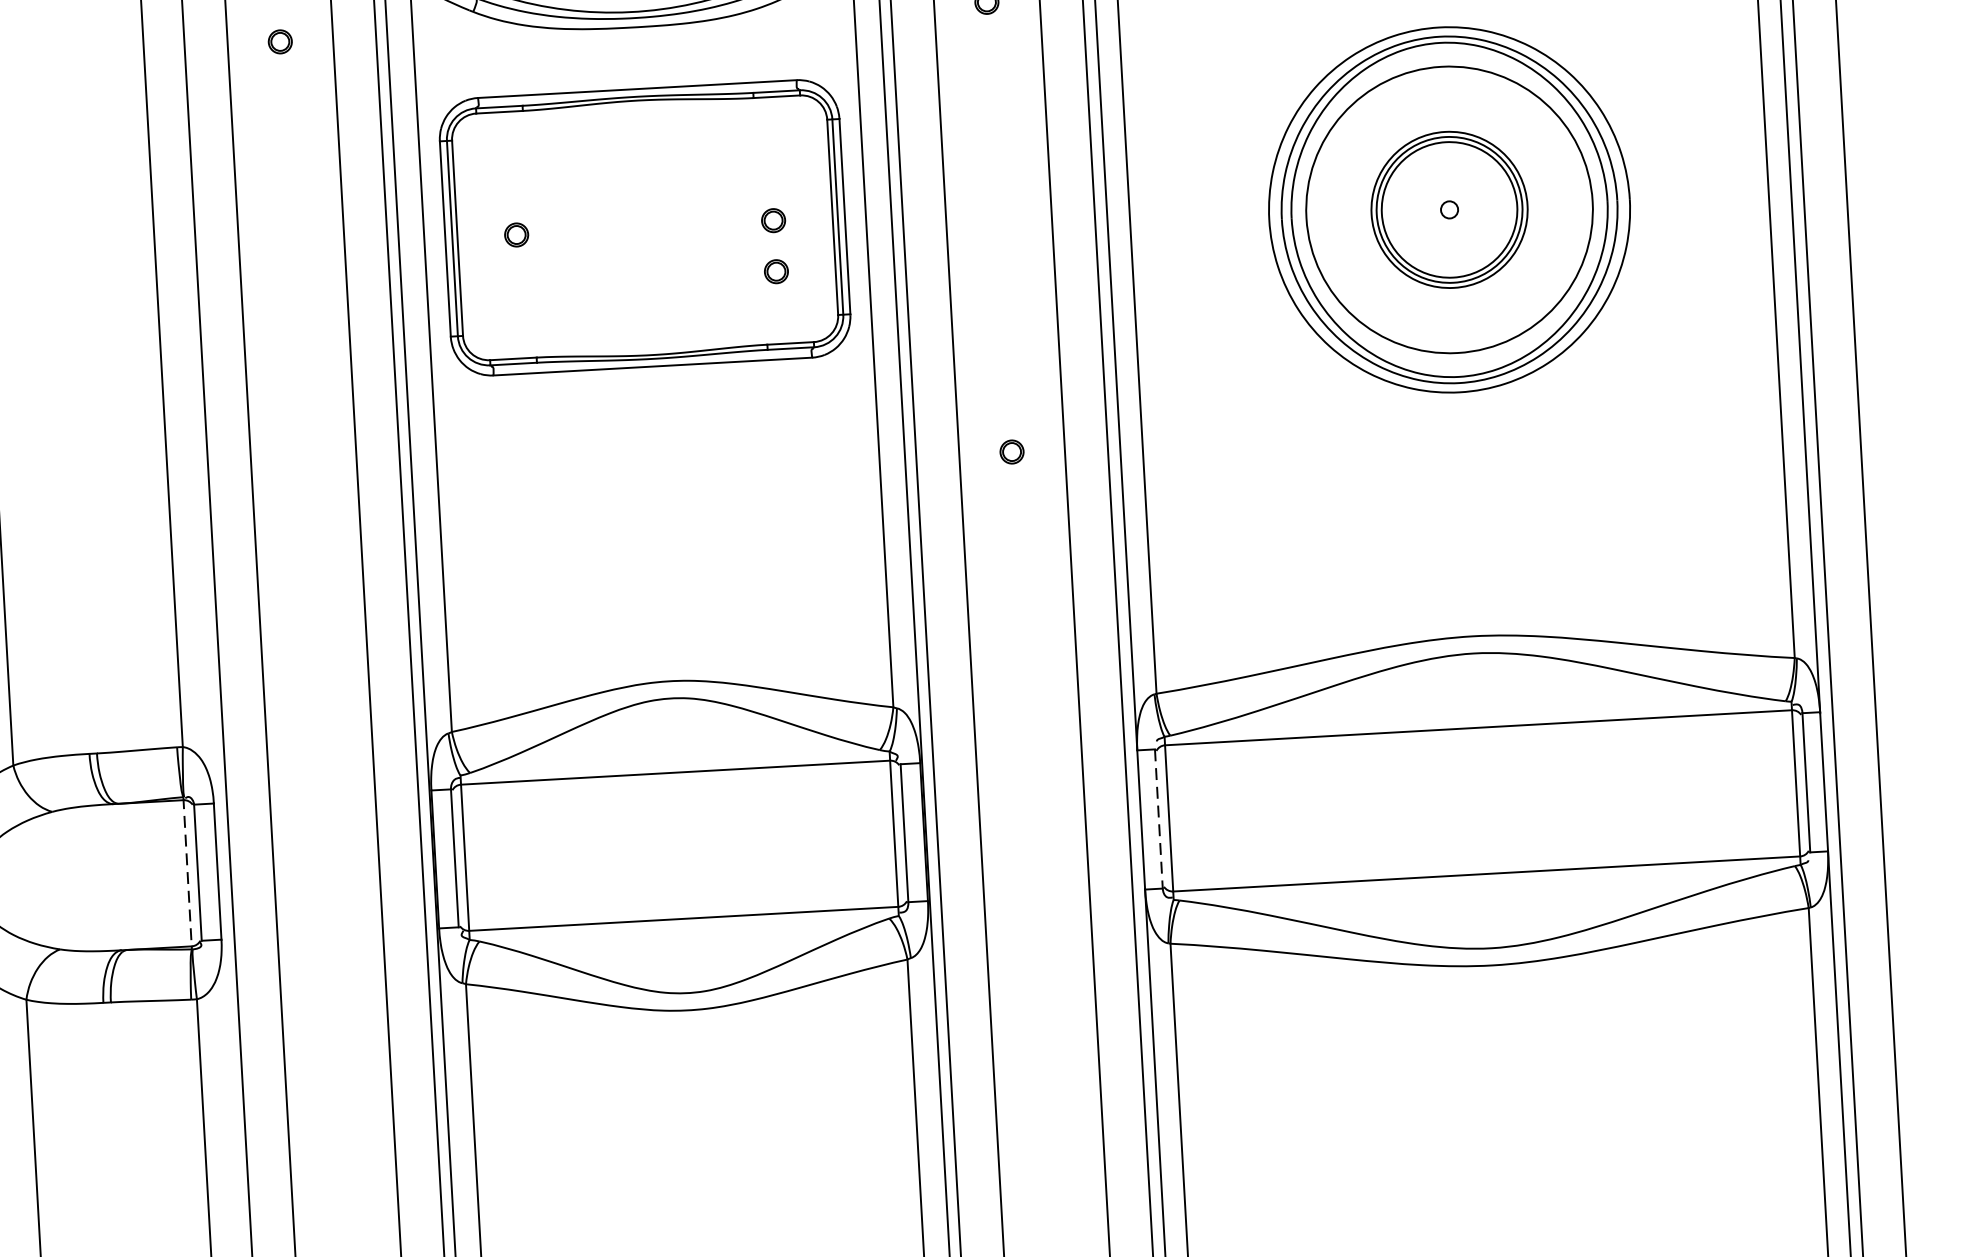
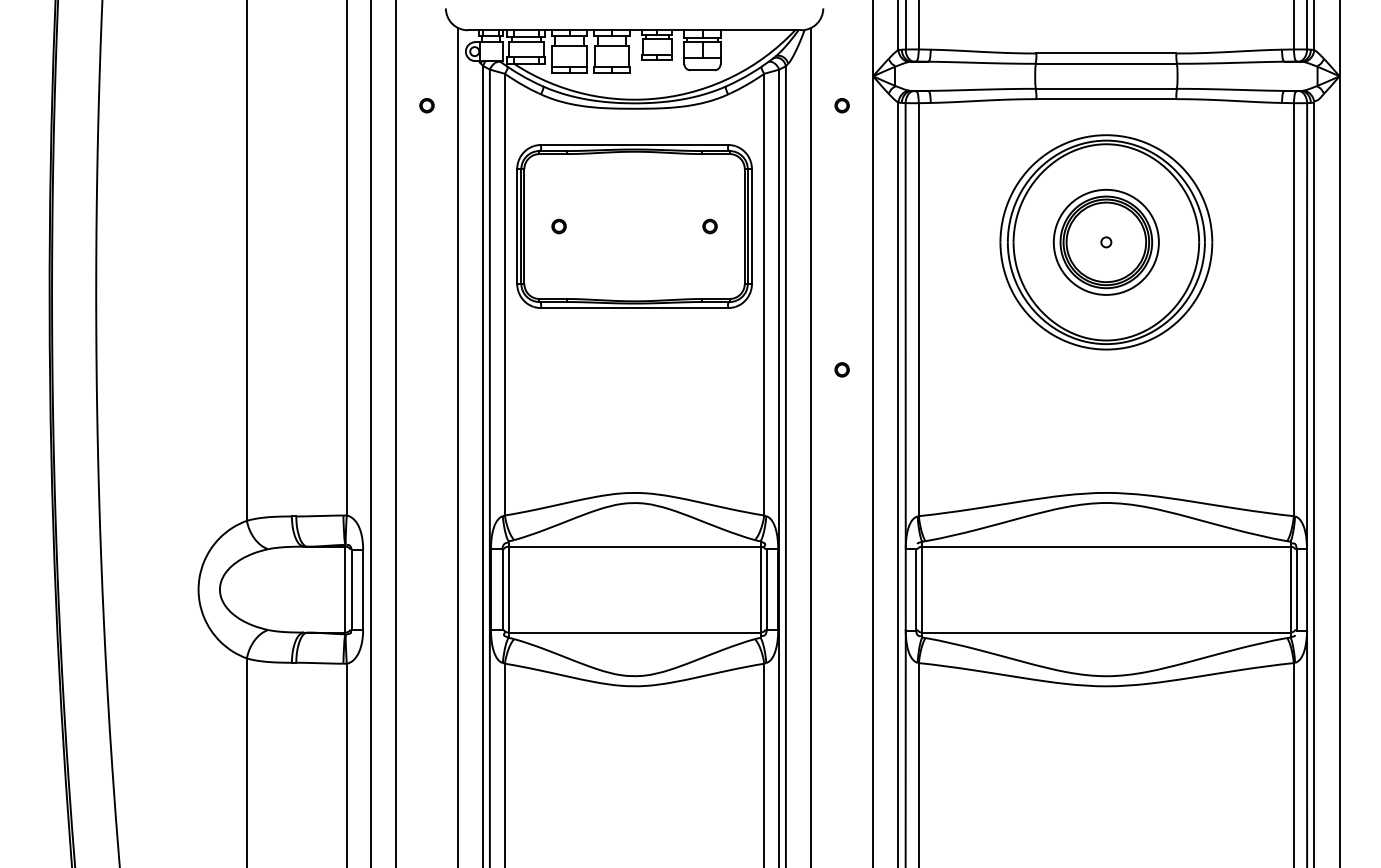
circle: (1448, 208) -> (1105, 241), size x0.62
part: (775, 271) -> (709, 256), removed
line: (1159, 818) -> (916, 589), dashed -> solid
line: (187, 873) -> (345, 589), dashed -> solid

